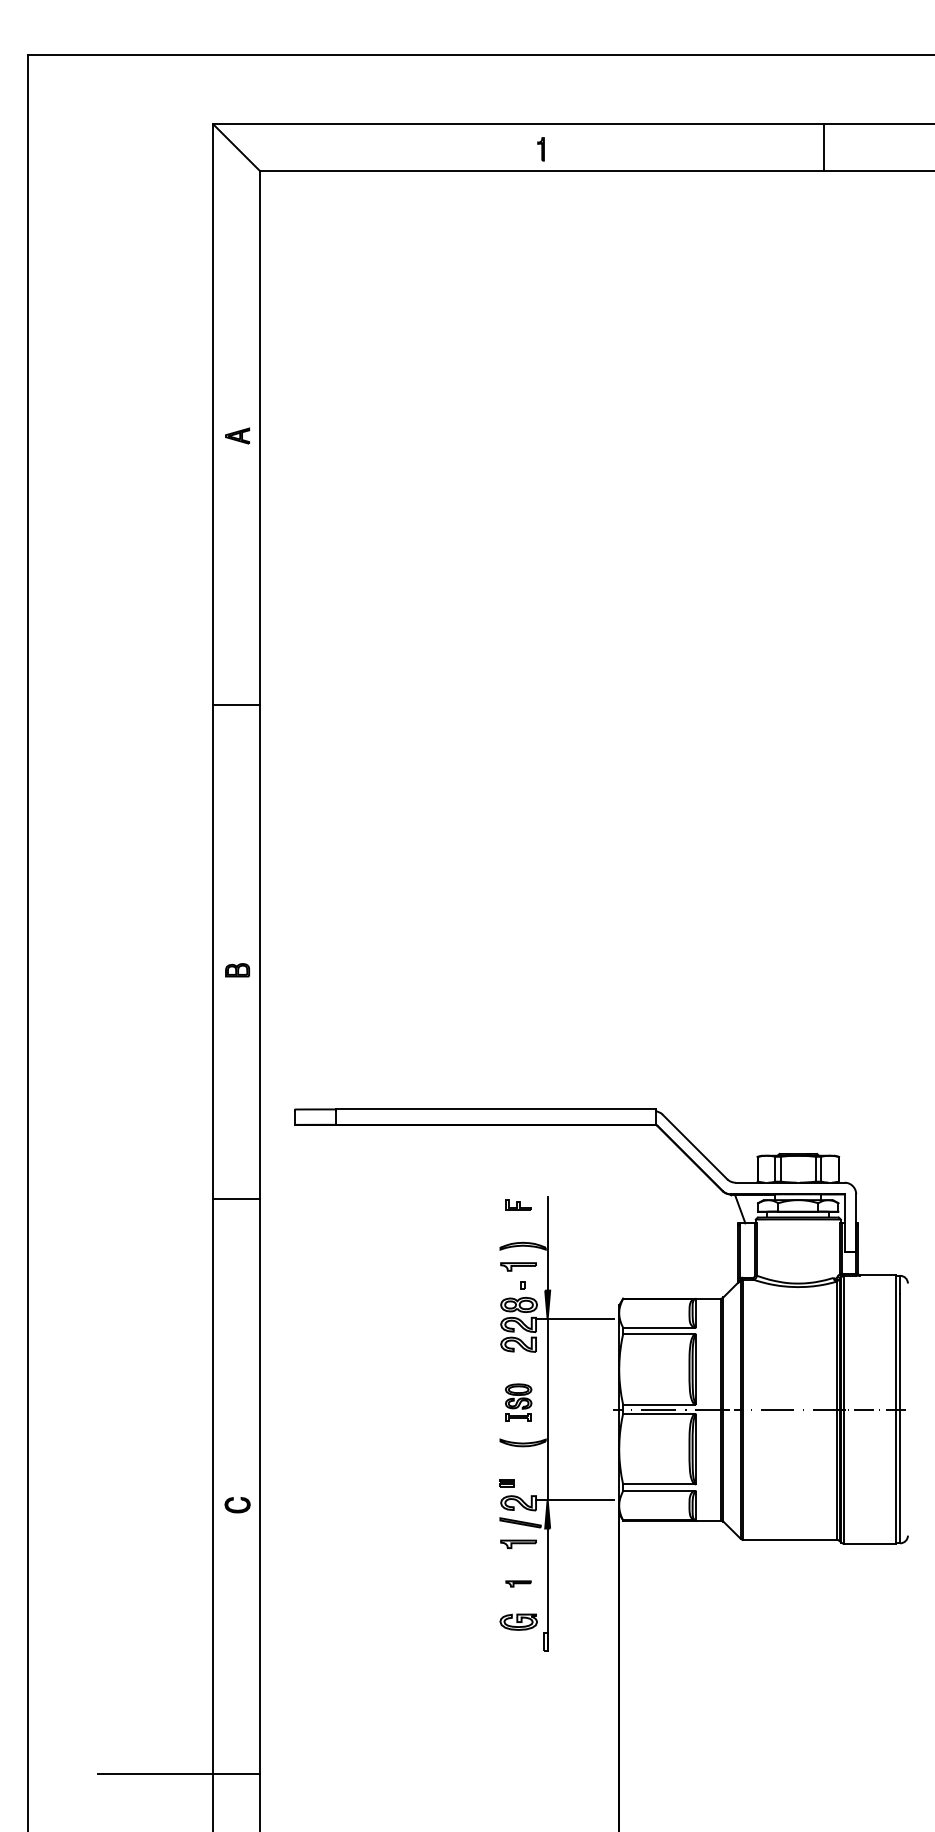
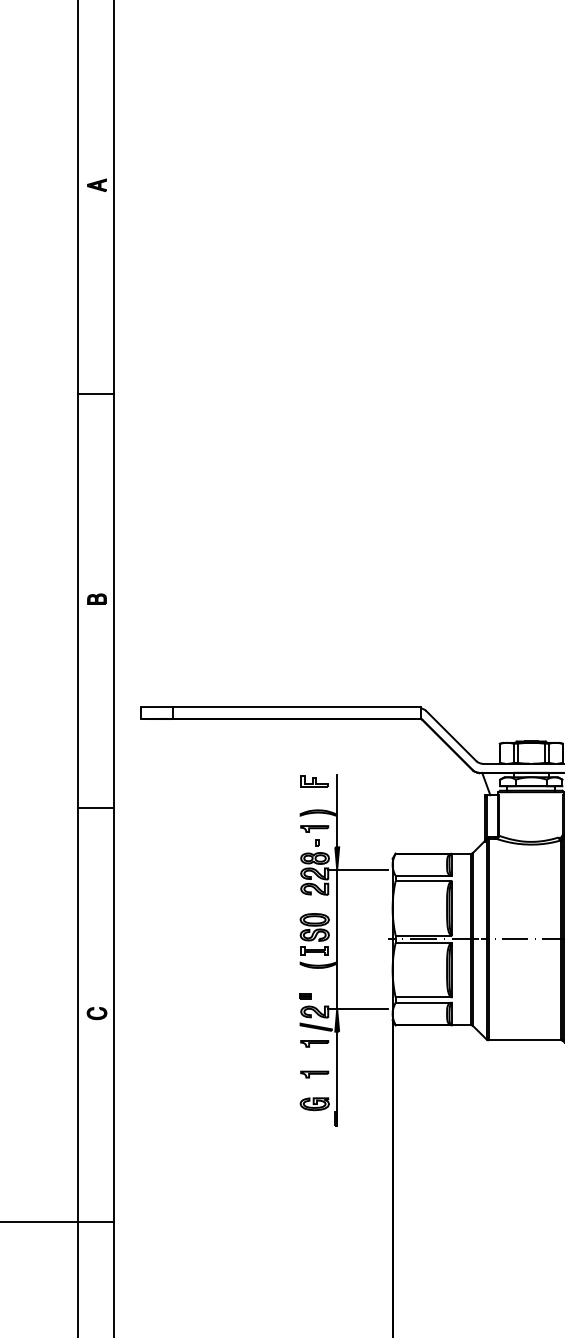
line: (236, 1198) -> (96, 807), moved
part: (518, 1204) -> (314, 780), size x1.43
part: (518, 1402) -> (314, 934), size x1.43
part: (518, 1583) -> (314, 1074), size x1.43

